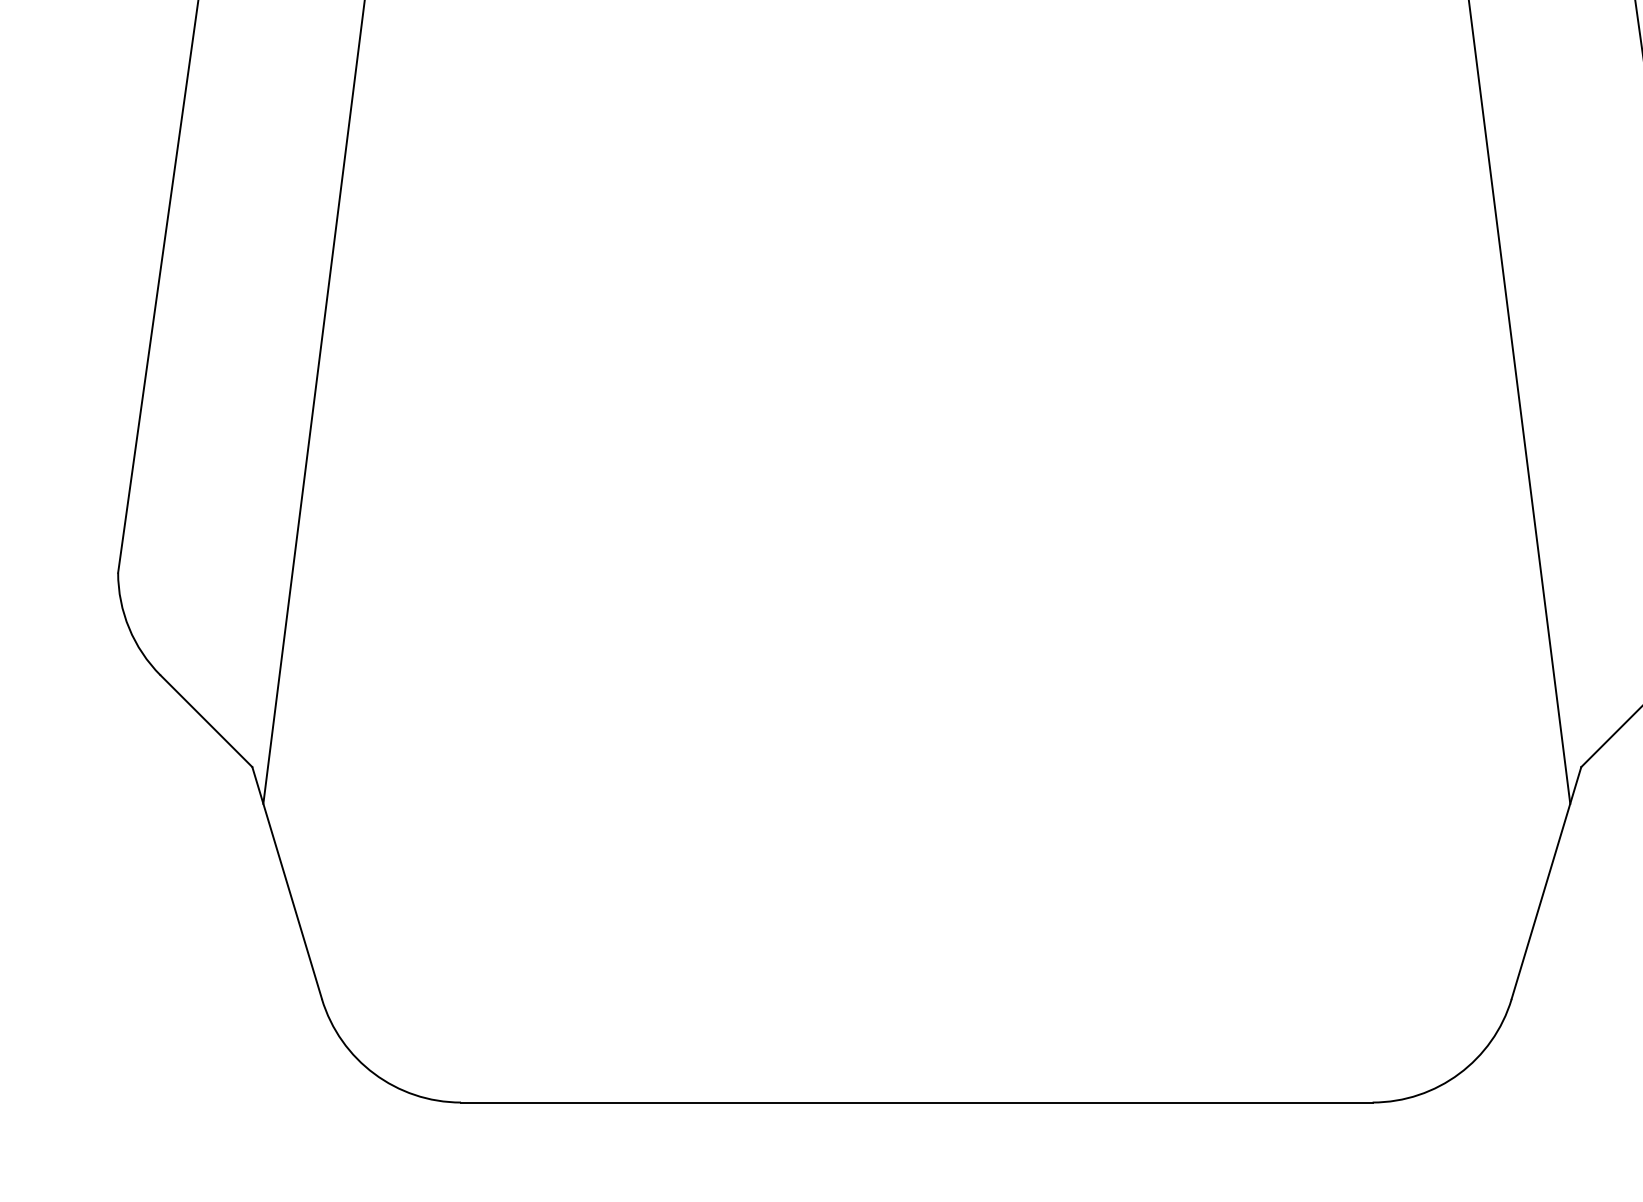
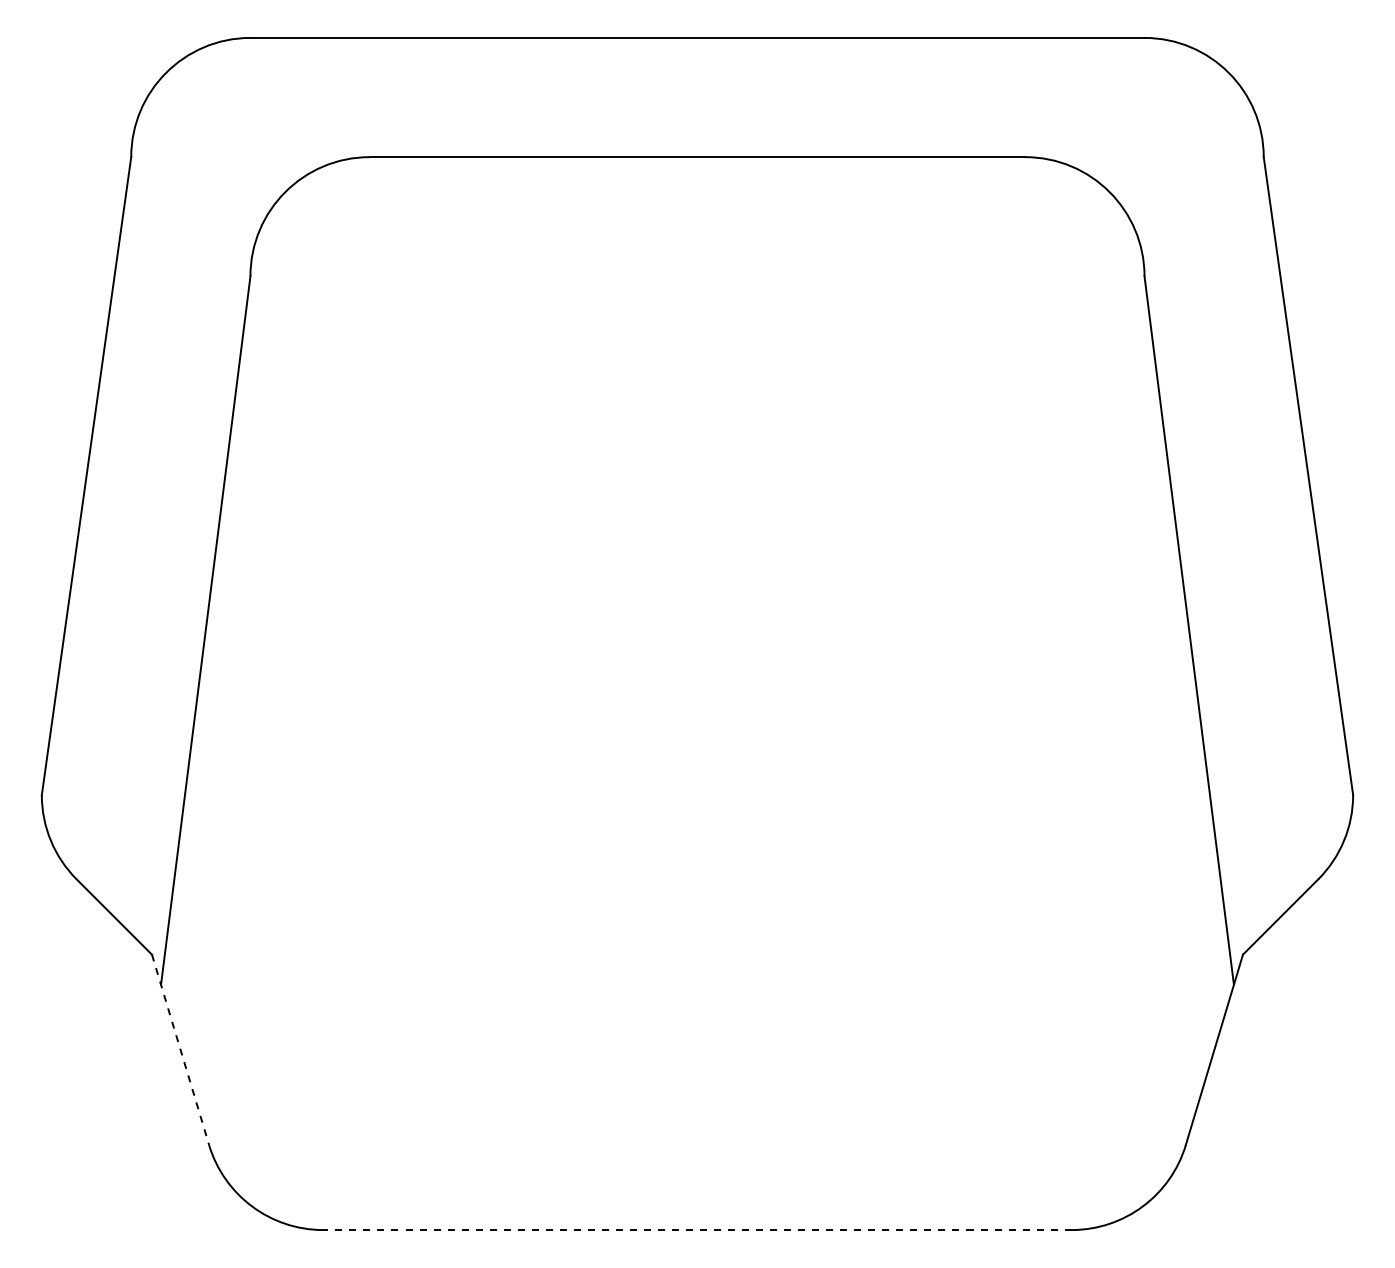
line: (287, 883) -> (180, 1050), solid -> dashed
line: (915, 1103) -> (696, 1230), solid -> dashed

